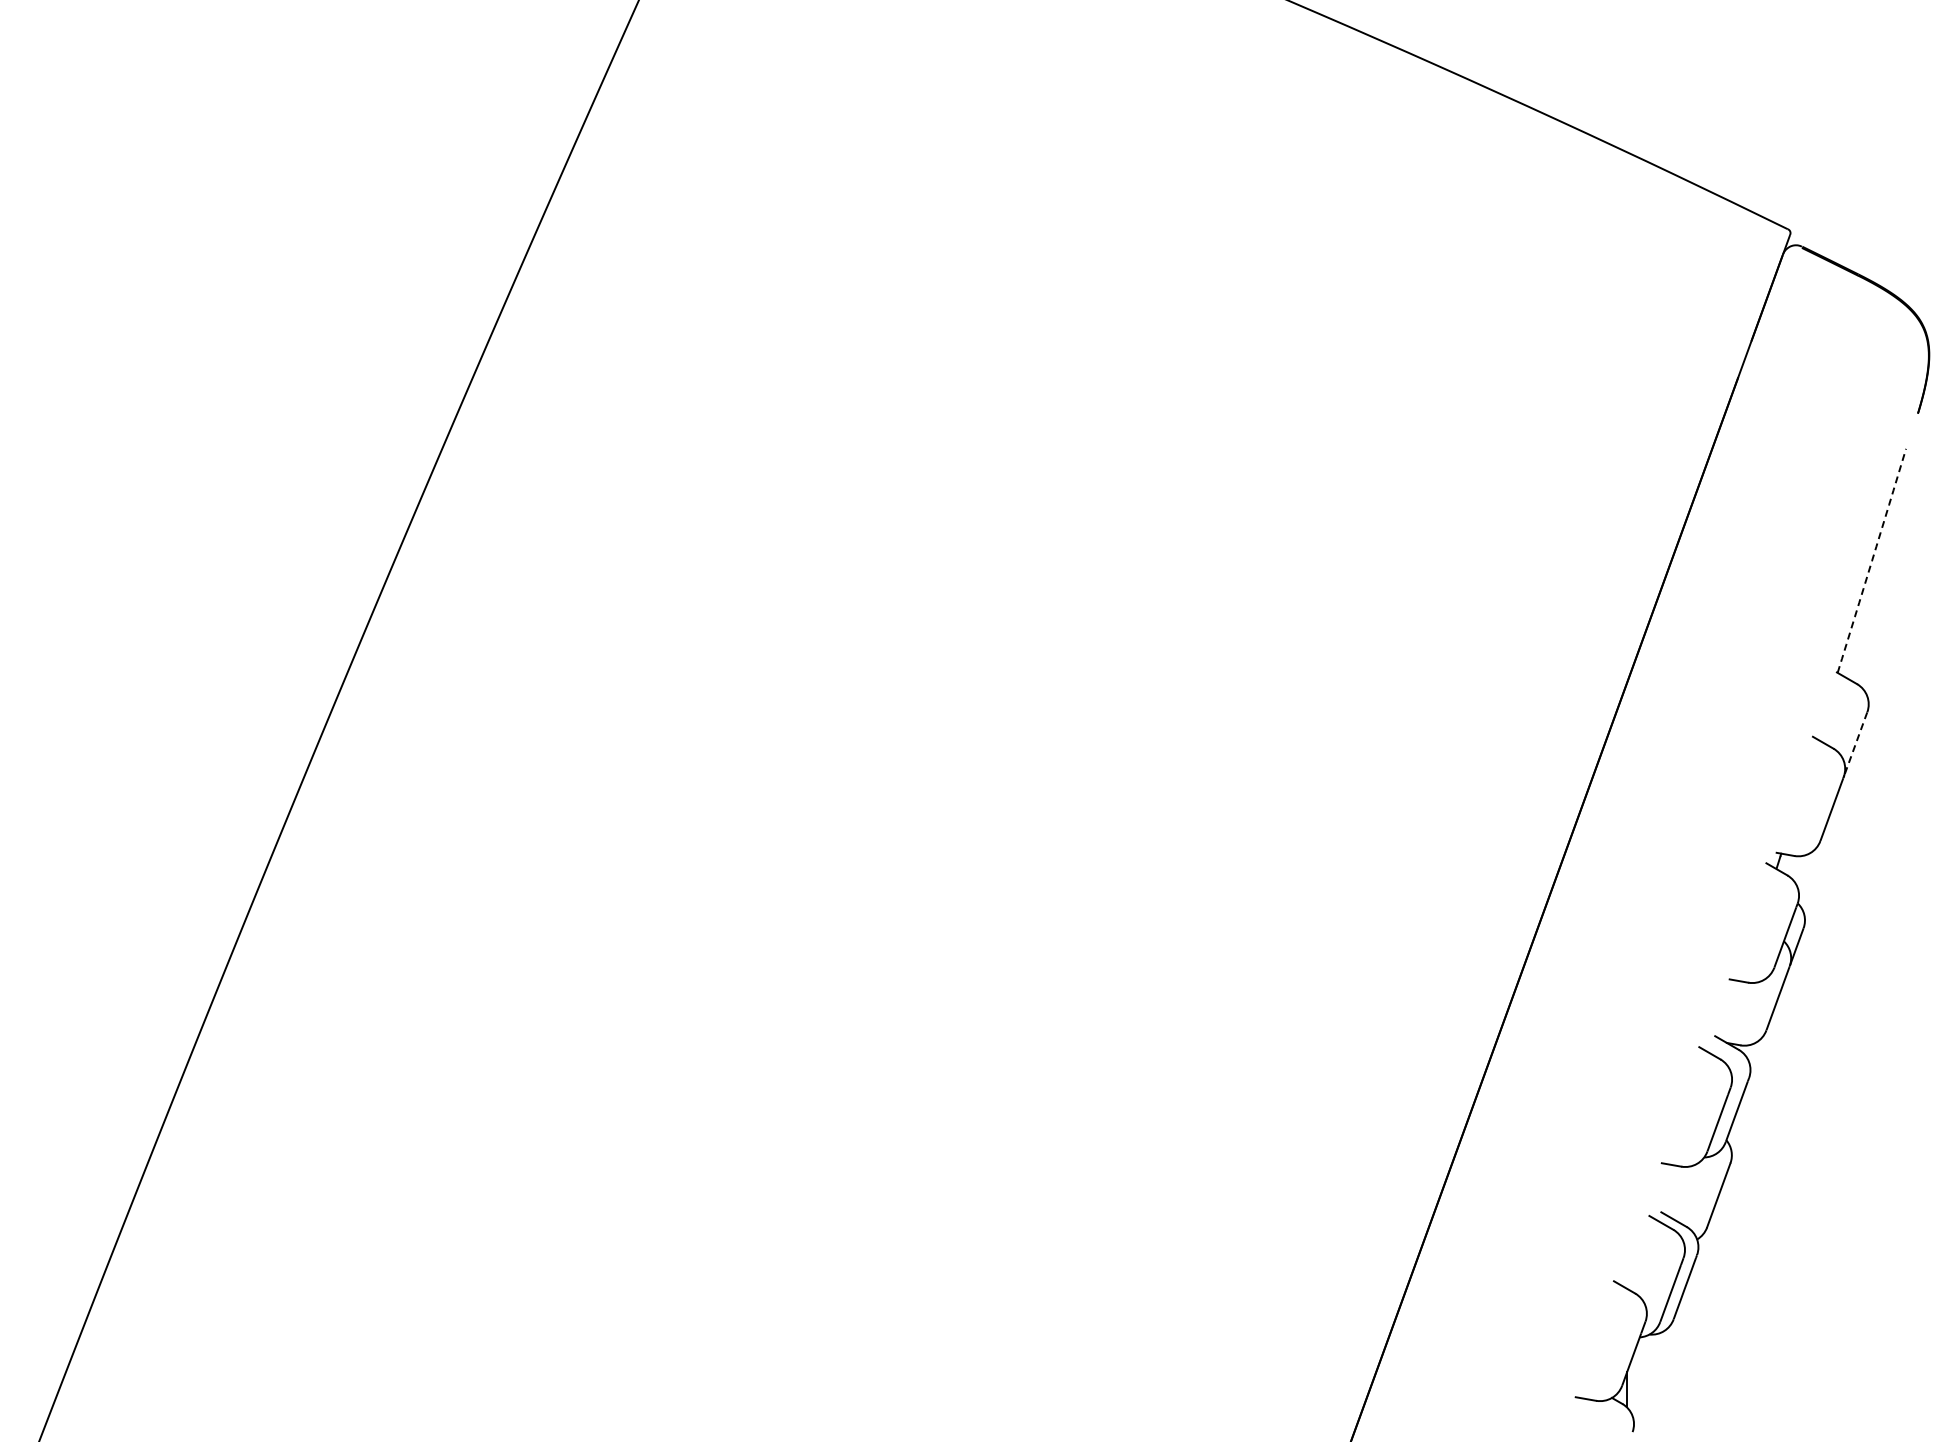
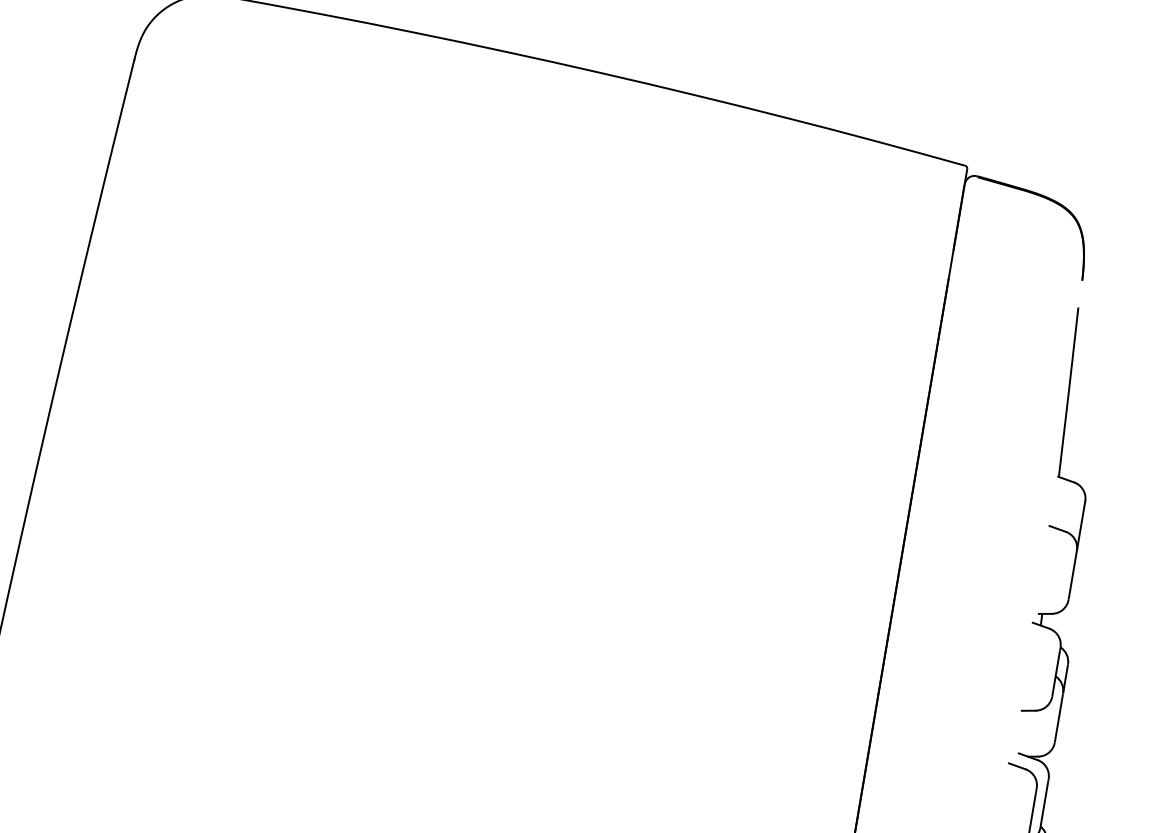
arc: (1872, 560) -> (1069, 391), dashed -> solid
line: (1855, 744) -> (1081, 525), dashed -> solid

